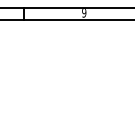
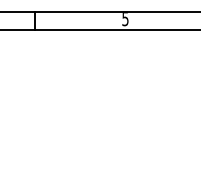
text: (84, 13) -> (125, 19), 9 -> 5

